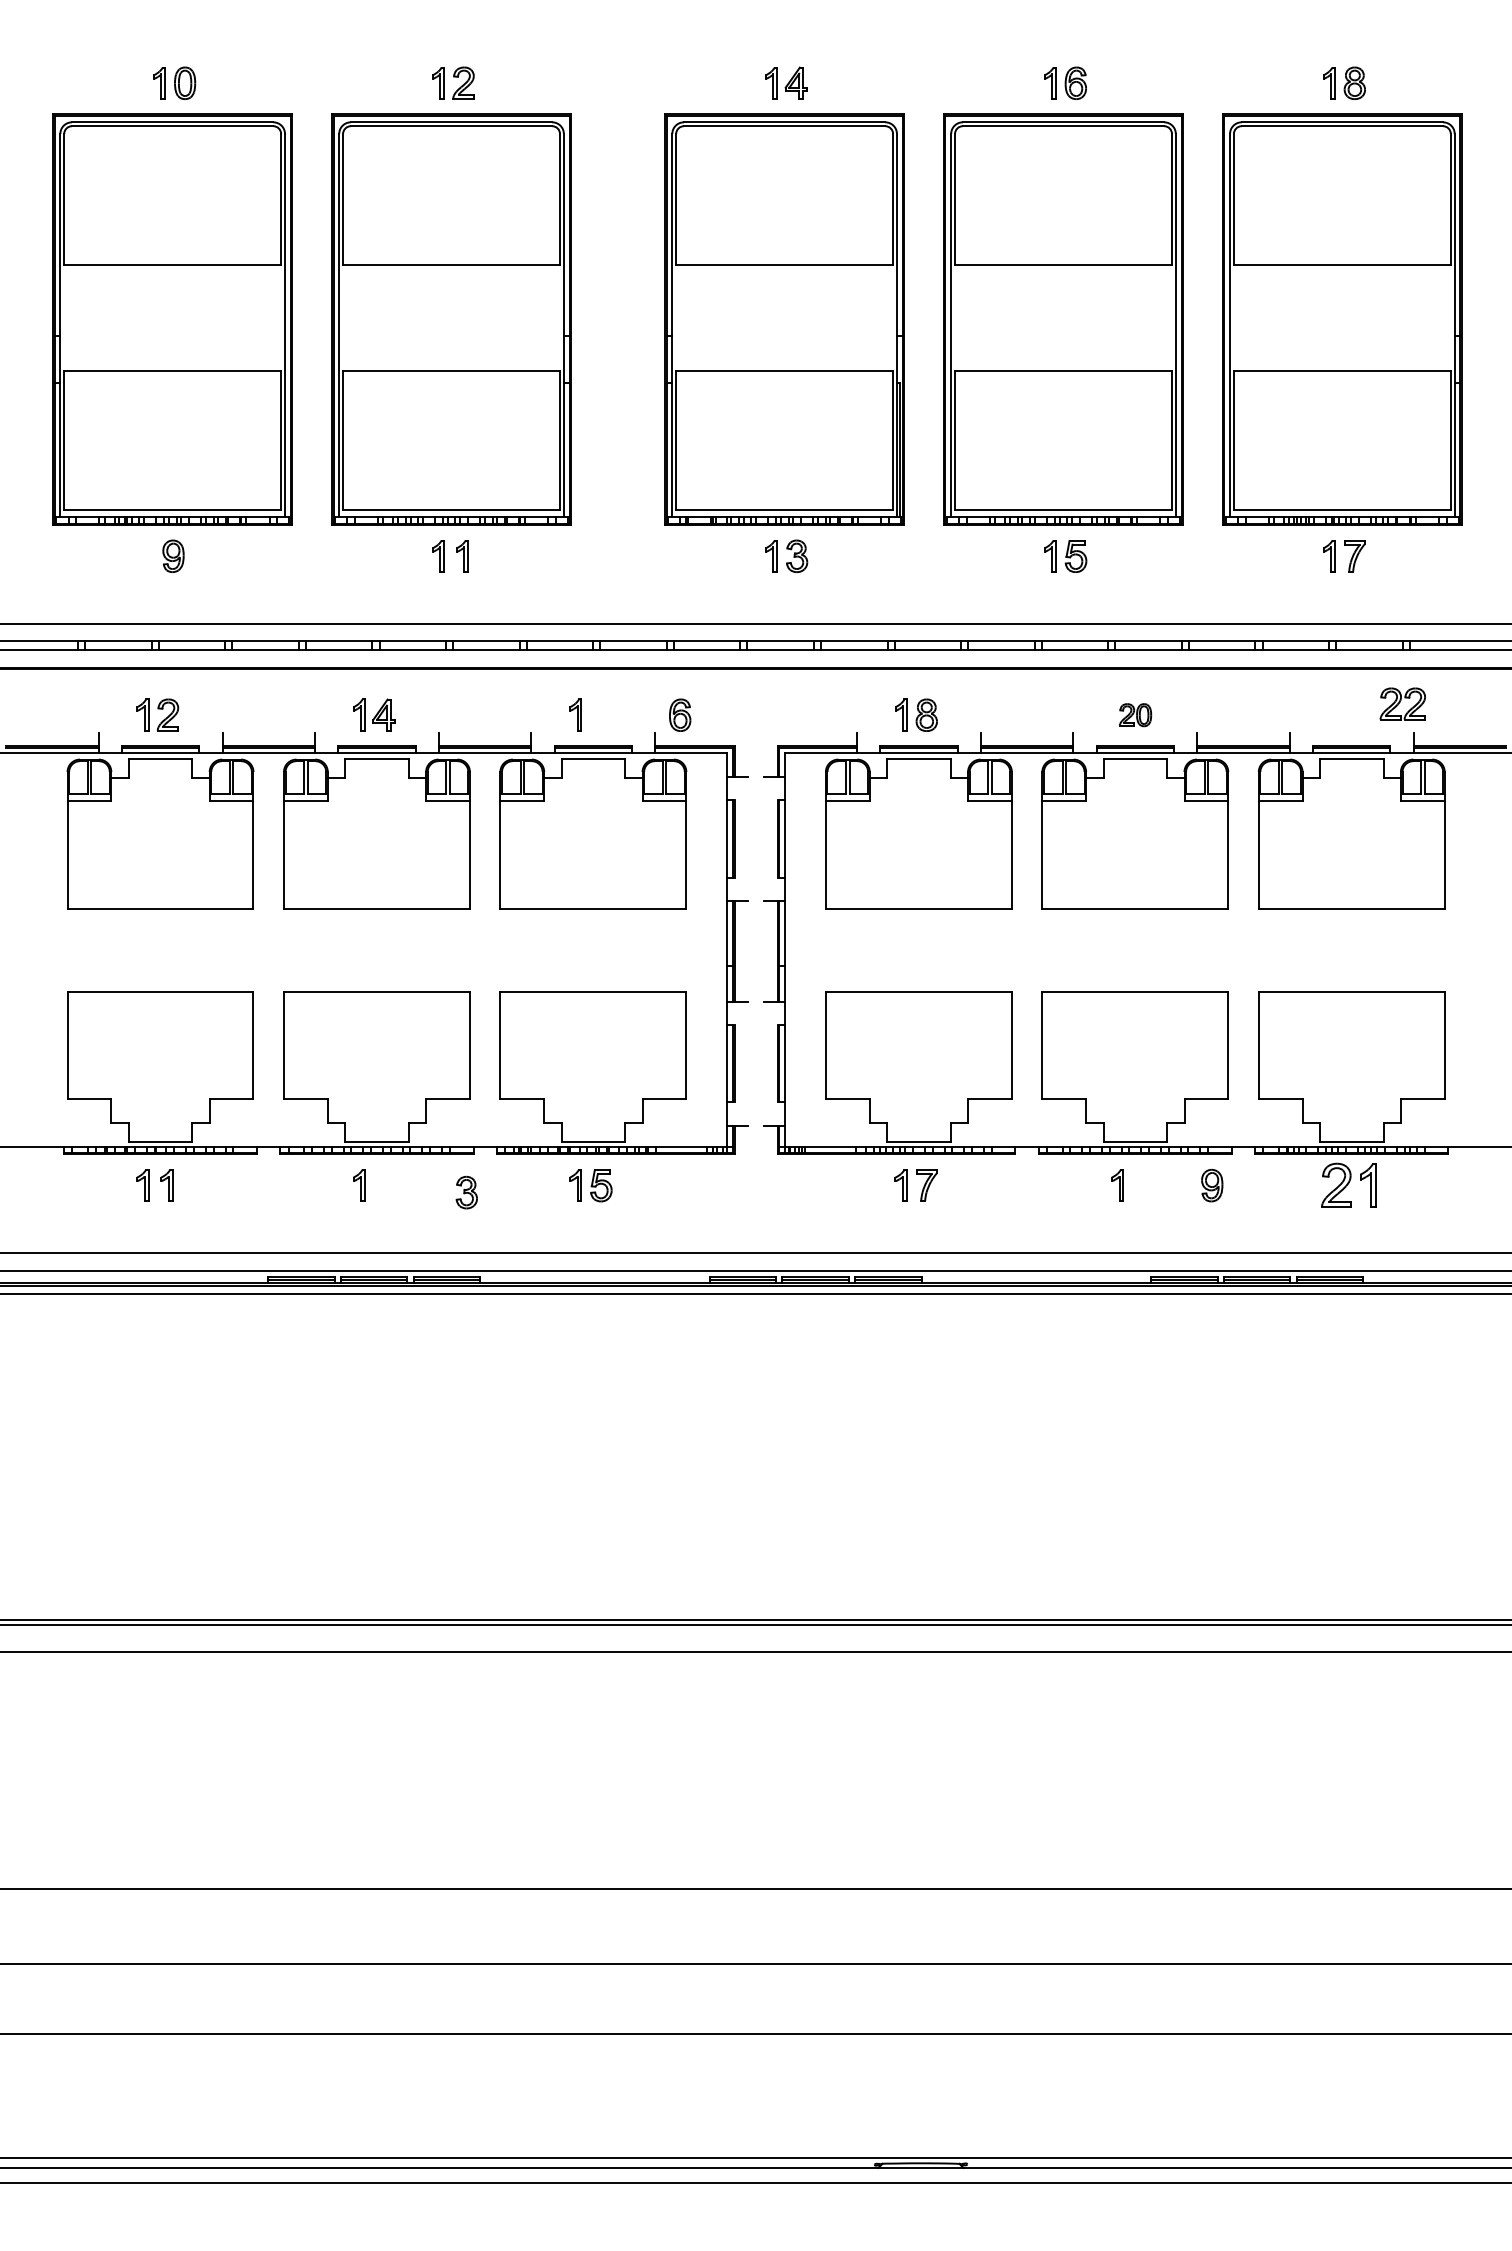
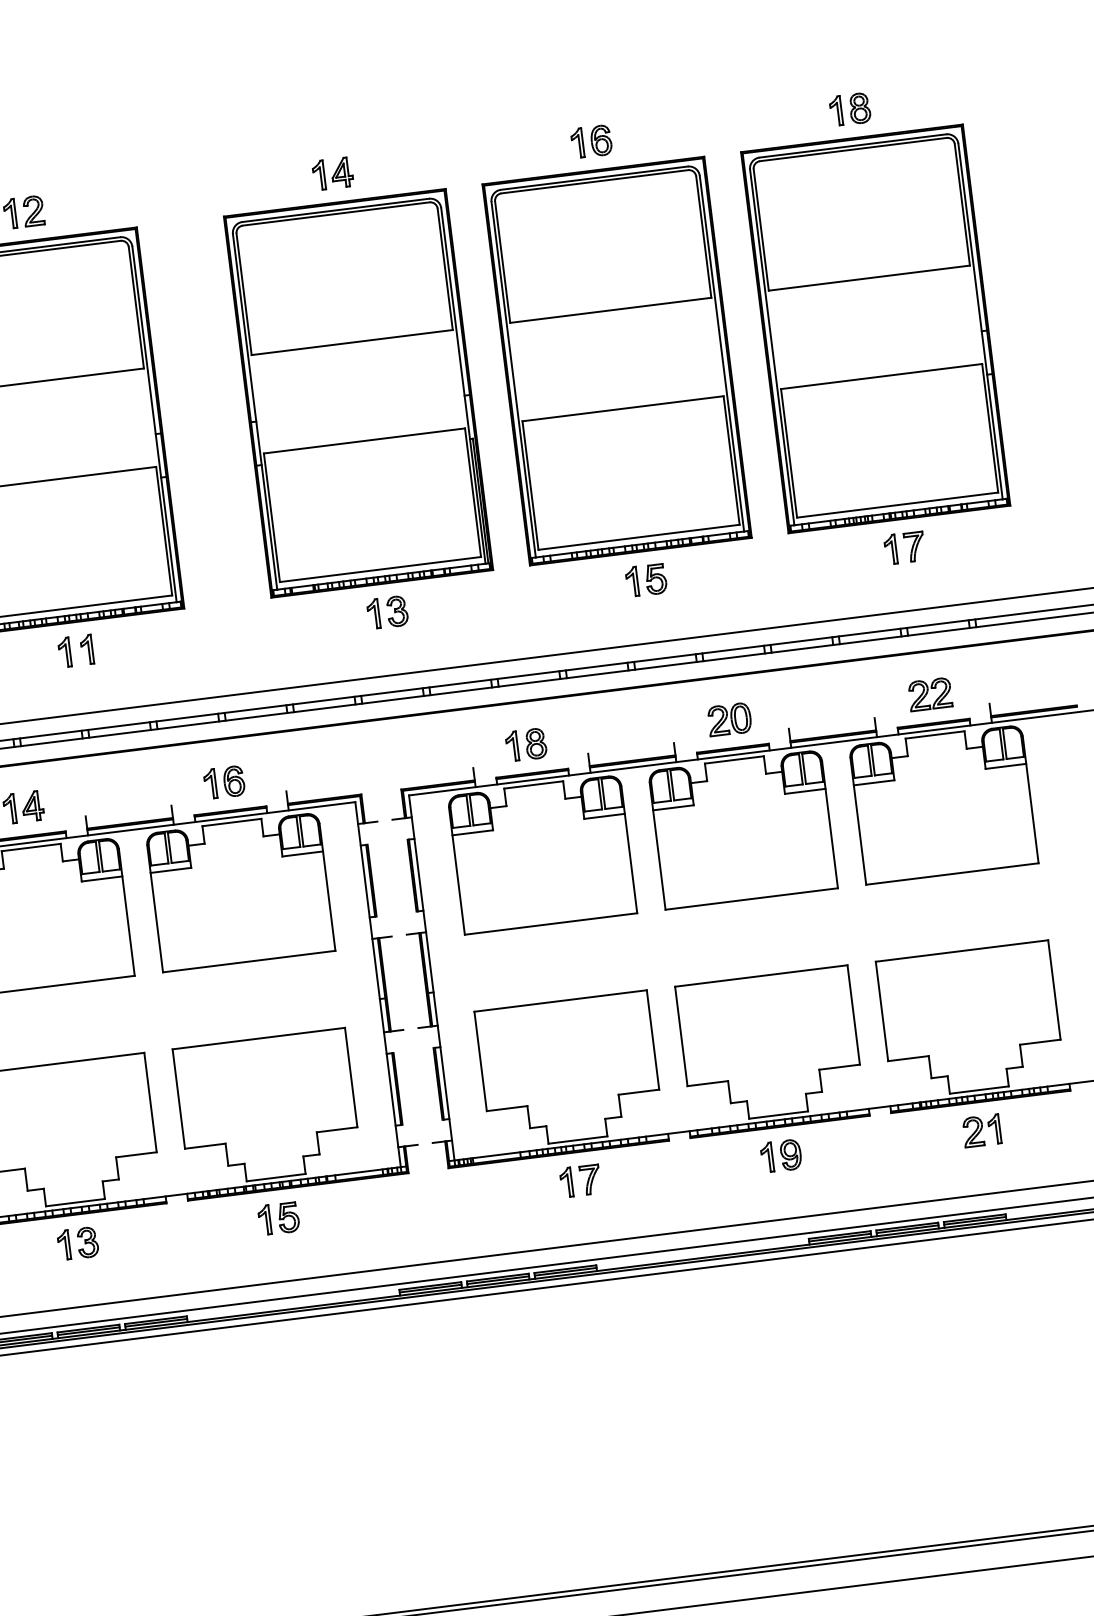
part: (1402, 703) -> (929, 694), moved
part: (680, 714) -> (234, 780), moved
part: (1135, 714) -> (729, 718), size x1.43
part: (1348, 1184) -> (981, 1130), size x0.71
part: (1212, 1185) -> (791, 1154), moved
part: (466, 1192) -> (87, 1242), moved

